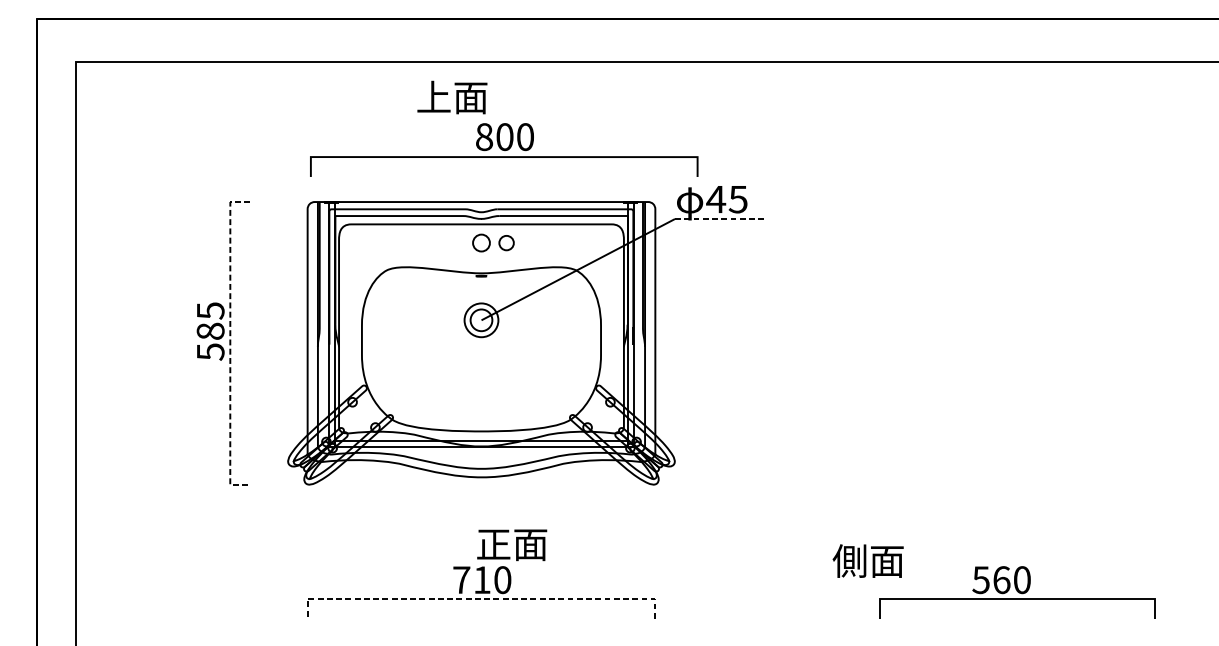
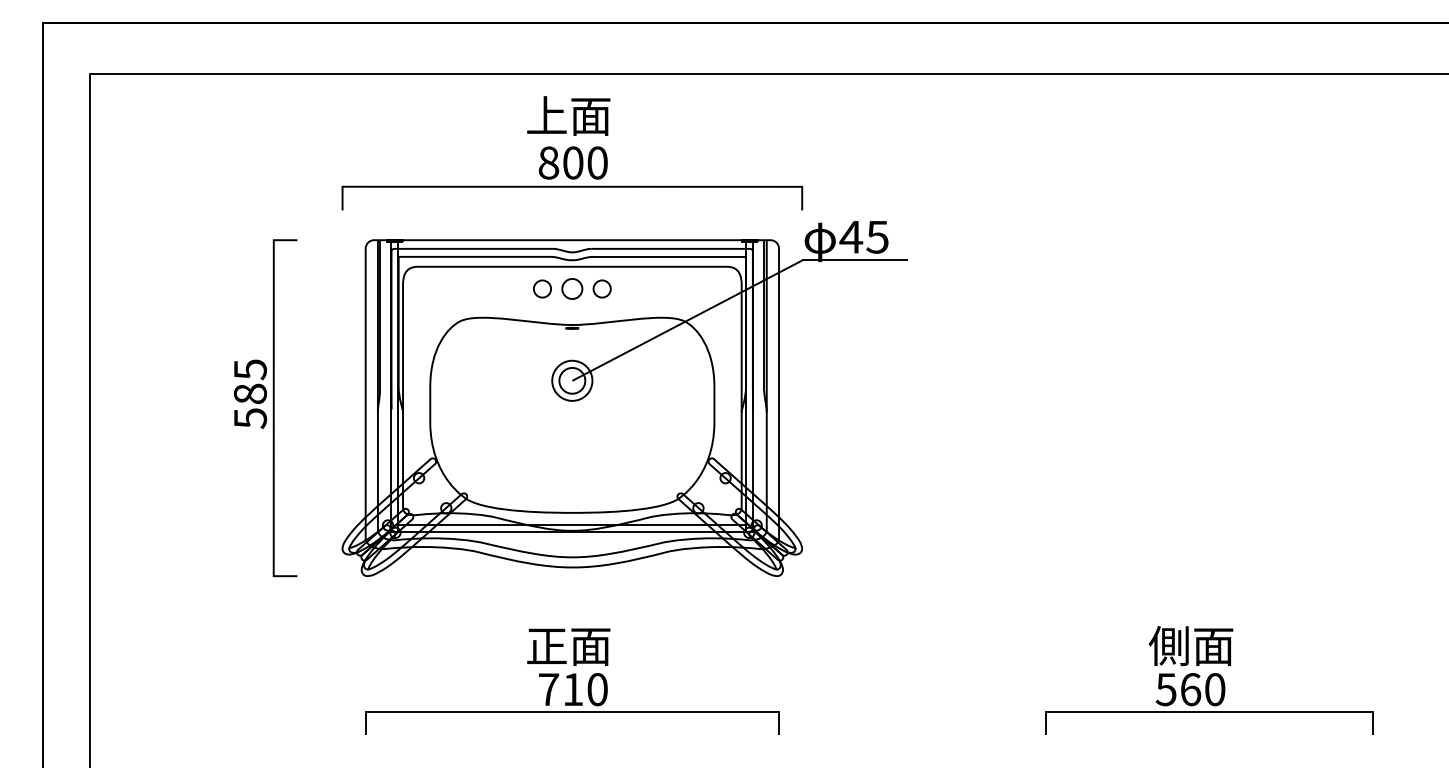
text: (452, 97) -> (568, 115), moved
part: (504, 150) -> (572, 178), moved
line: (719, 219) -> (855, 260), dashed -> solid
part: (456, 242) -> (542, 288), added
line: (230, 343) -> (273, 408), dashed -> solid
text: (511, 544) -> (568, 646), moved
text: (867, 560) -> (1190, 645), moved
line: (481, 598) -> (572, 711), dashed -> solid

